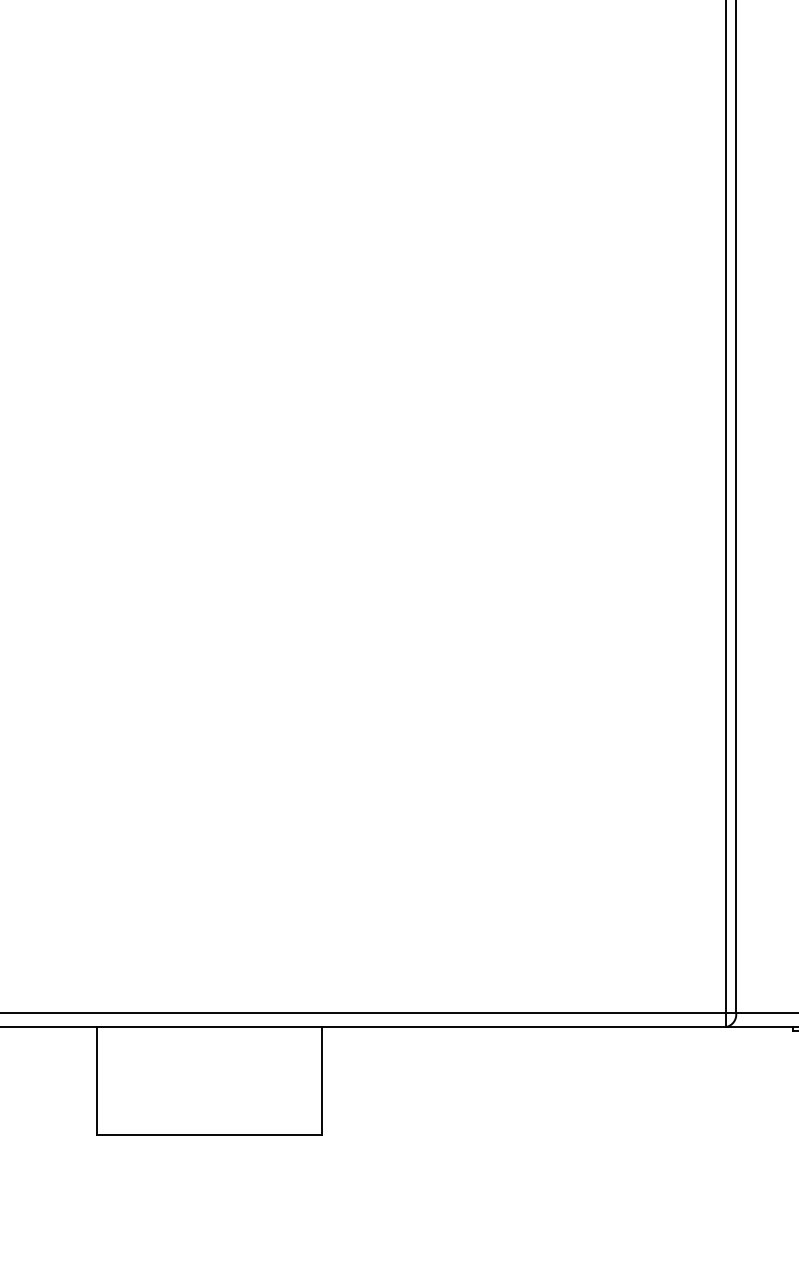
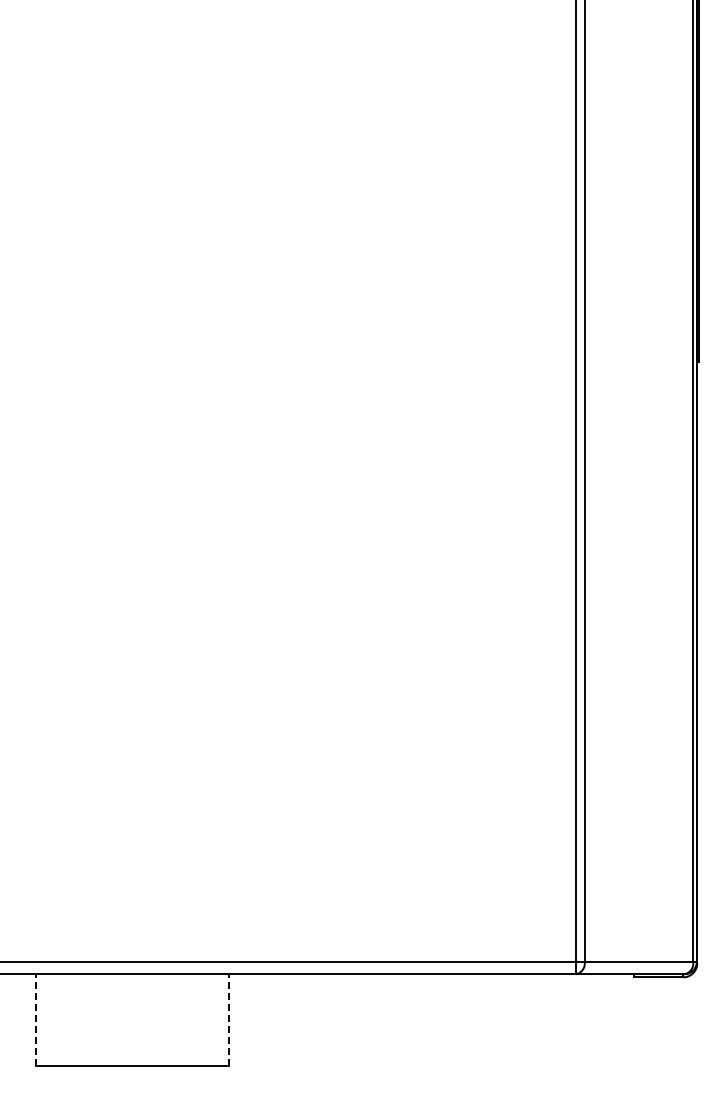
line: (97, 1079) -> (36, 1019), solid -> dashed
line: (322, 1079) -> (229, 1019), solid -> dashed

